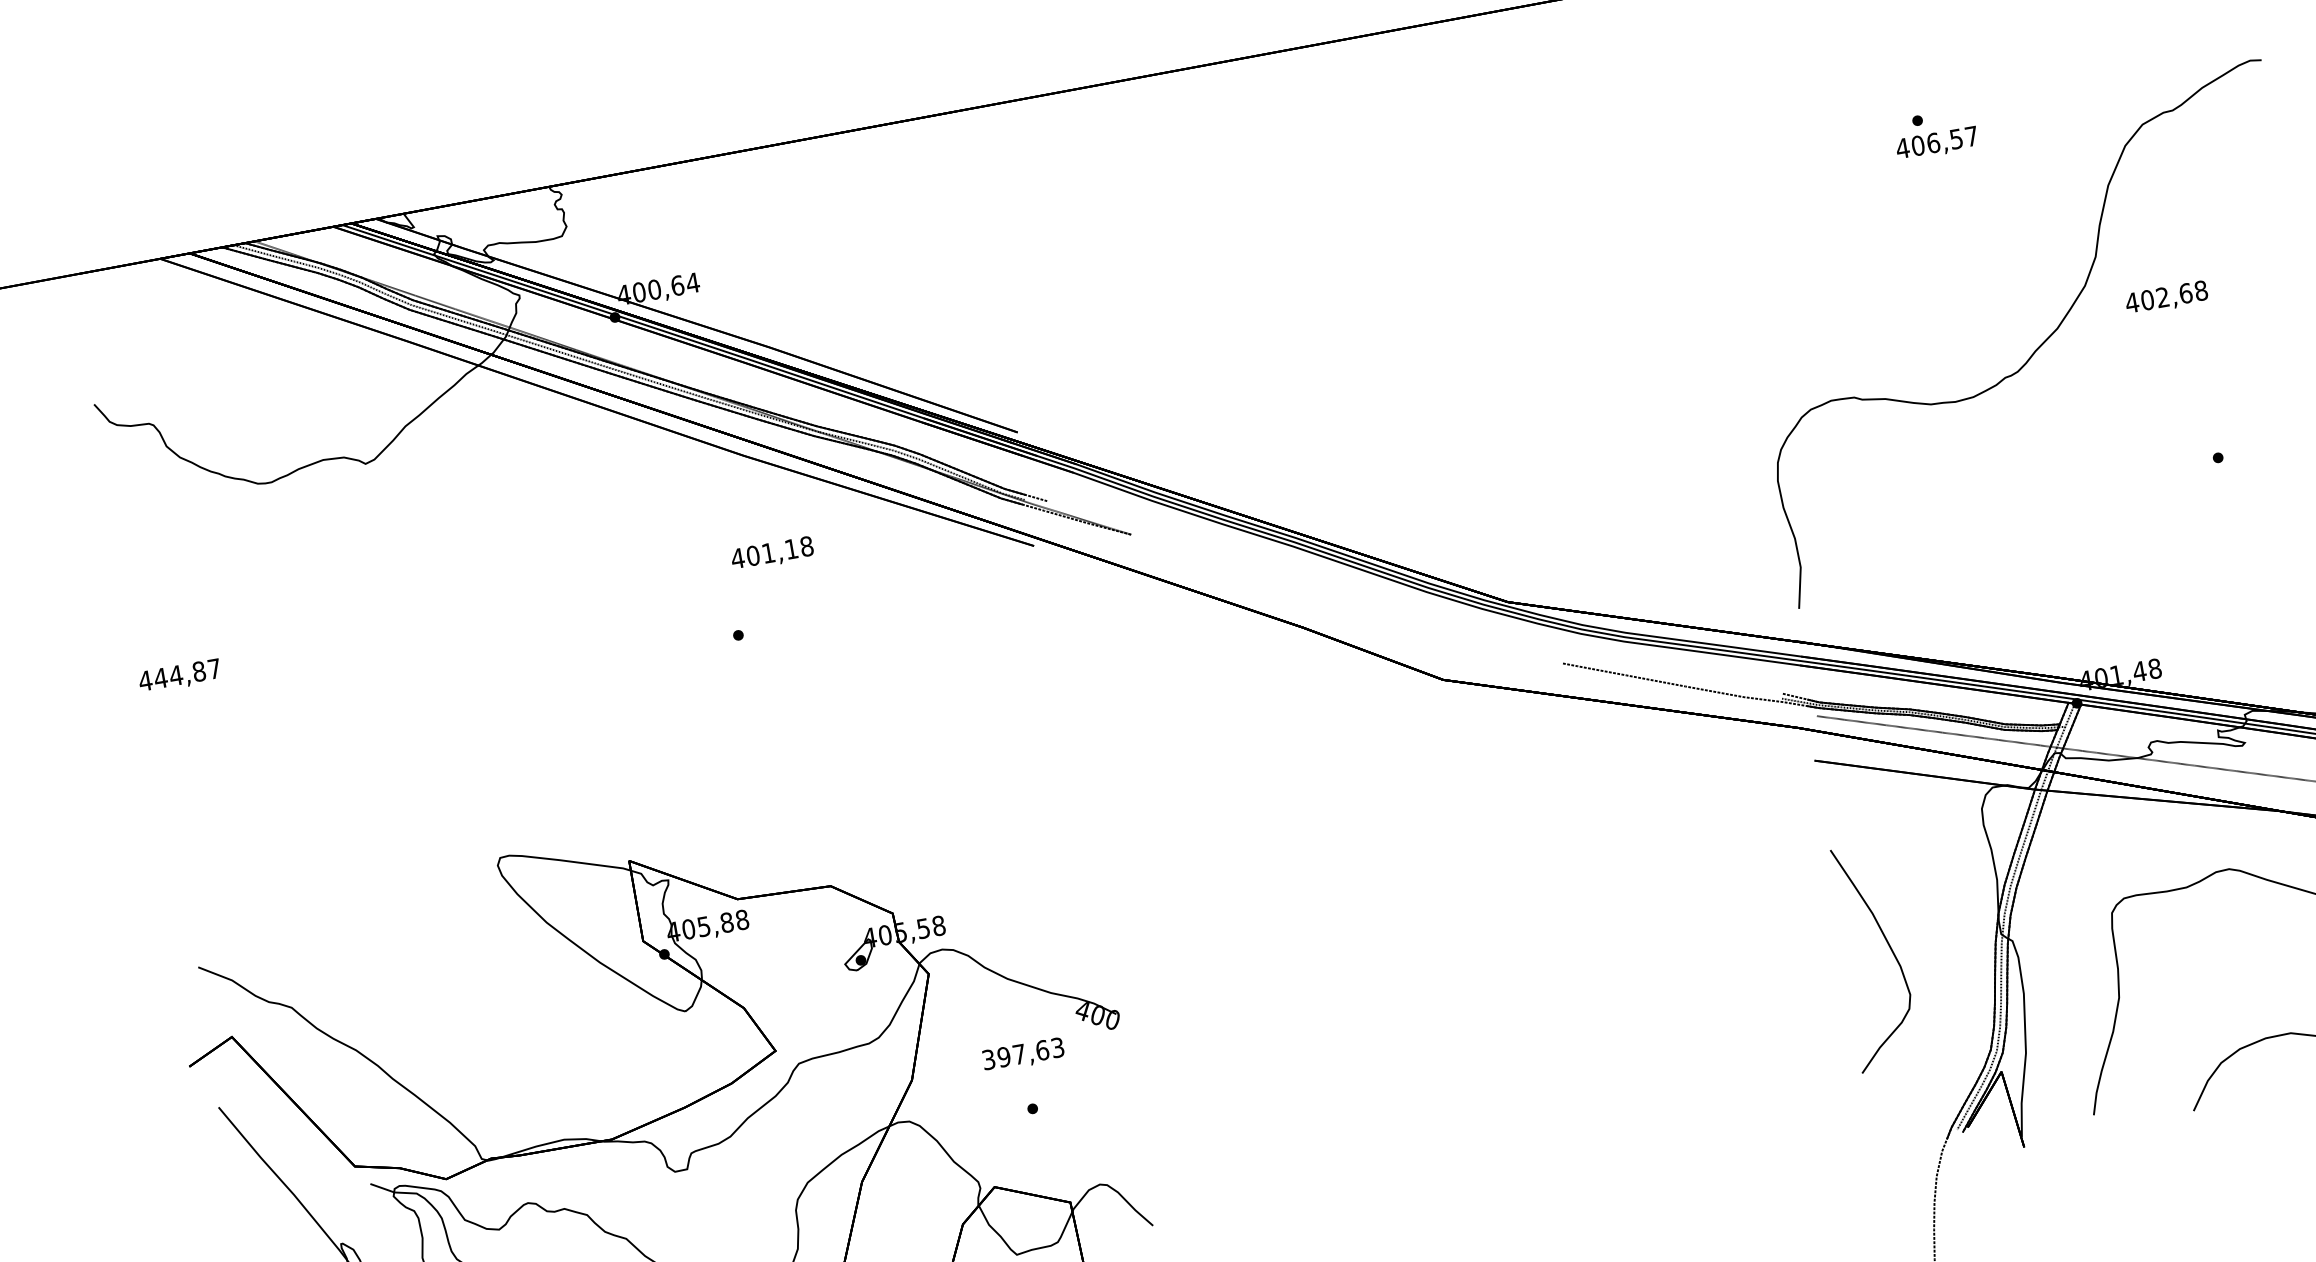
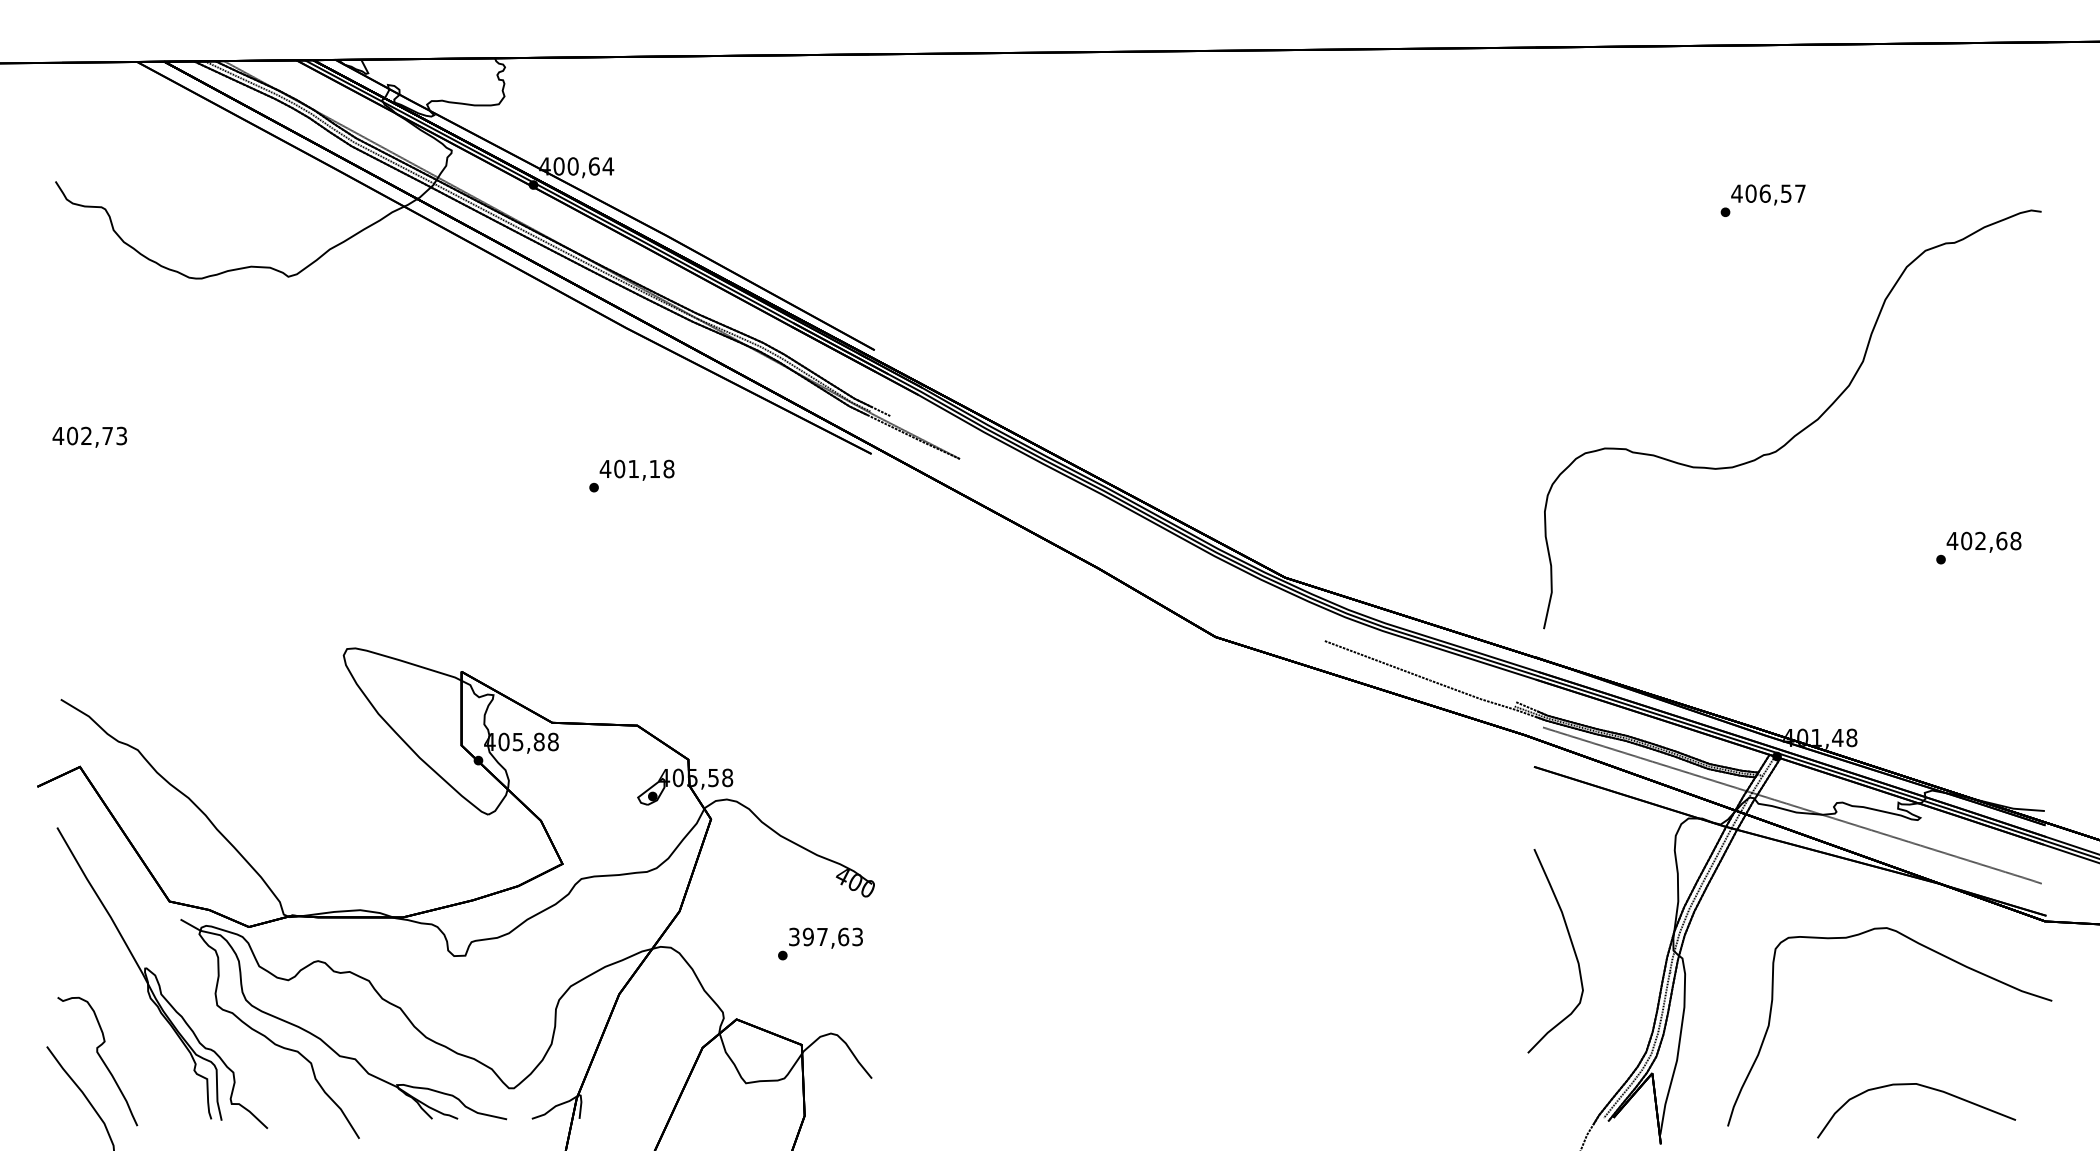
text: (1937, 143) -> (1768, 194), moved
text: (2166, 297) -> (1983, 541), moved
text: (771, 553) -> (636, 469), moved
text: (186, 673) -> (96, 435), 444,87 -> 402,73
text: (1022, 1054) -> (825, 937), moved

